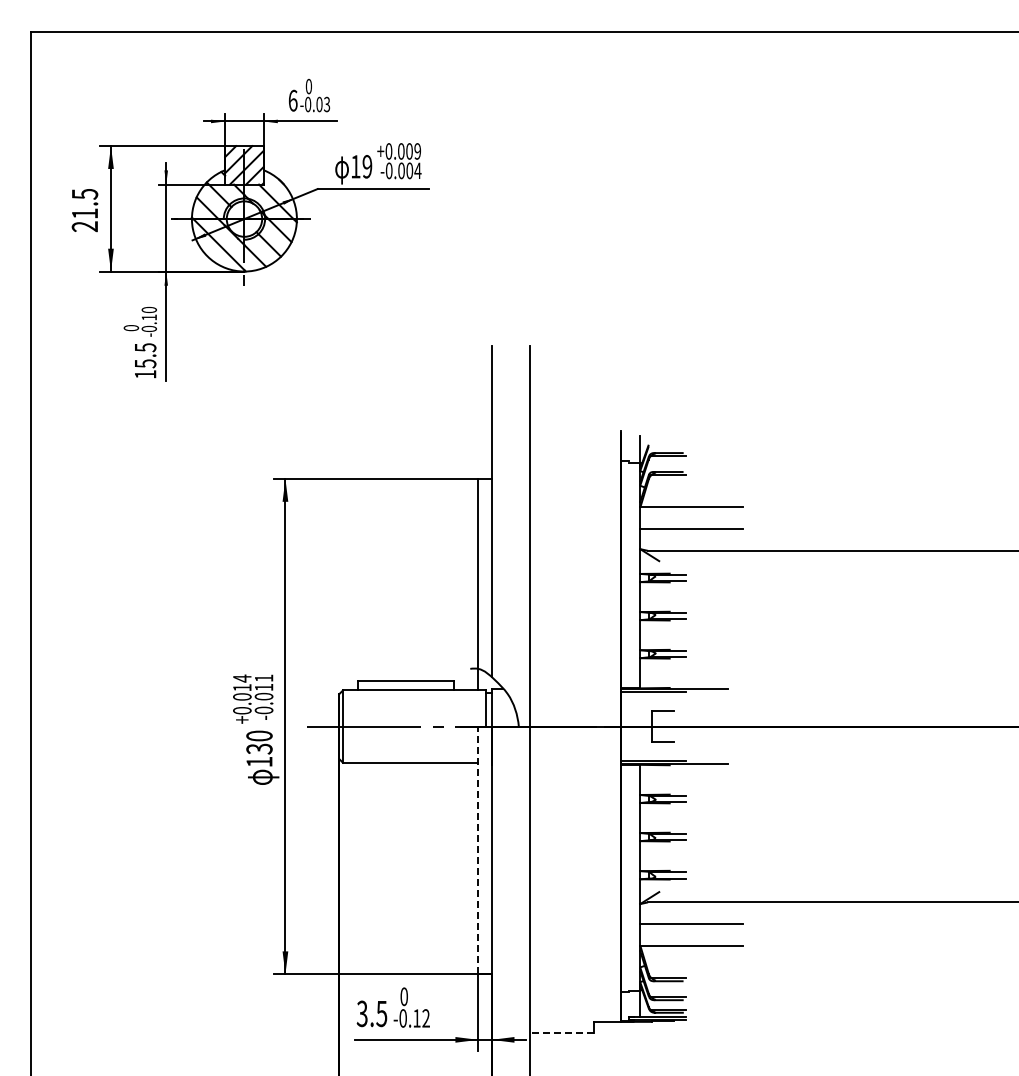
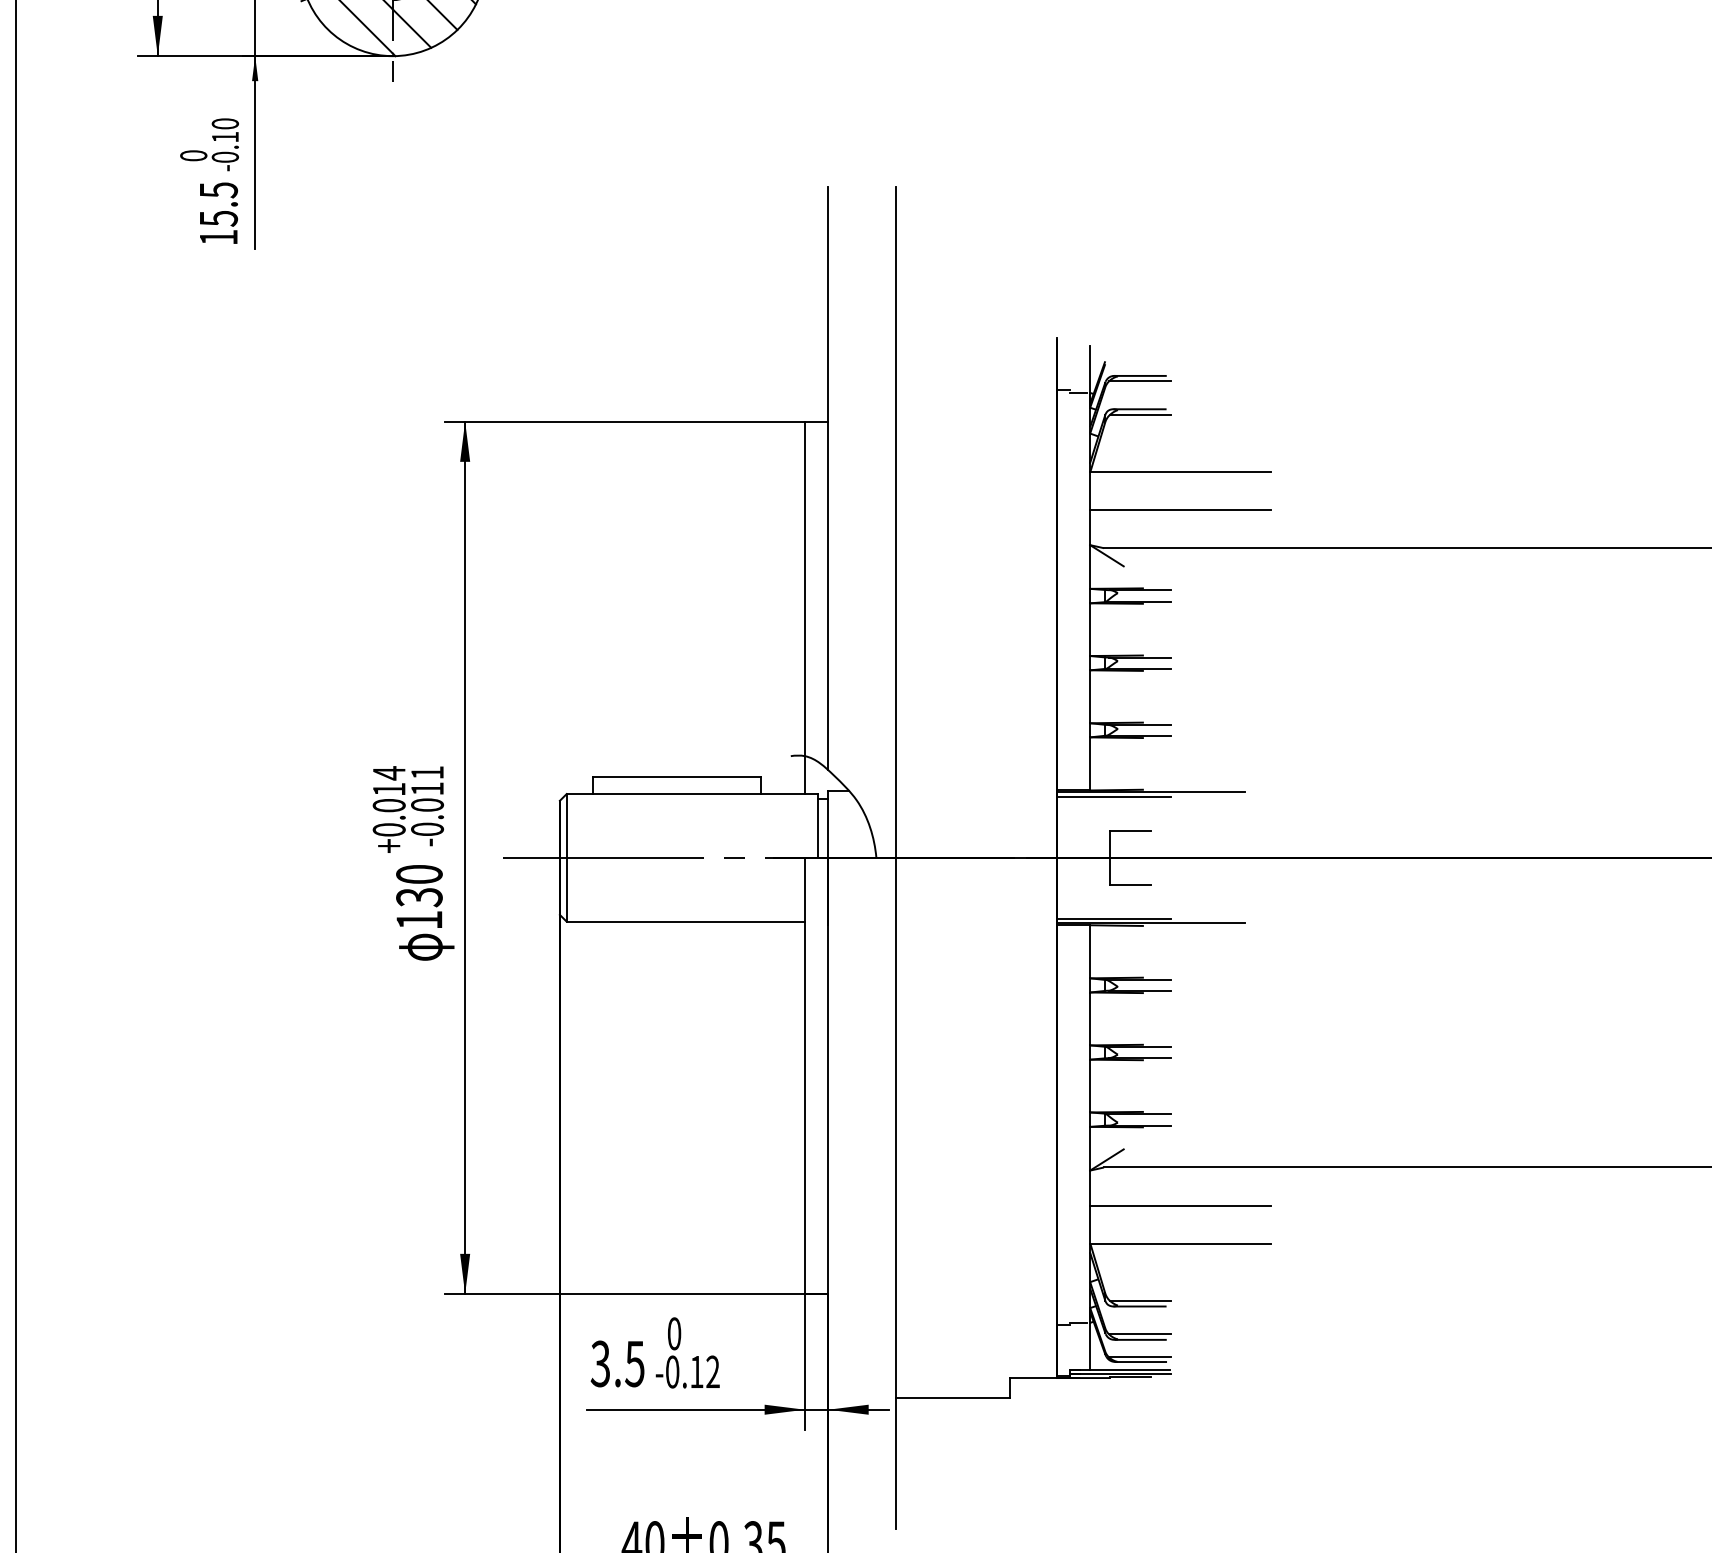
line: (478, 850) -> (805, 1076), dashed -> solid
line: (561, 1033) -> (951, 1398), dashed -> solid

